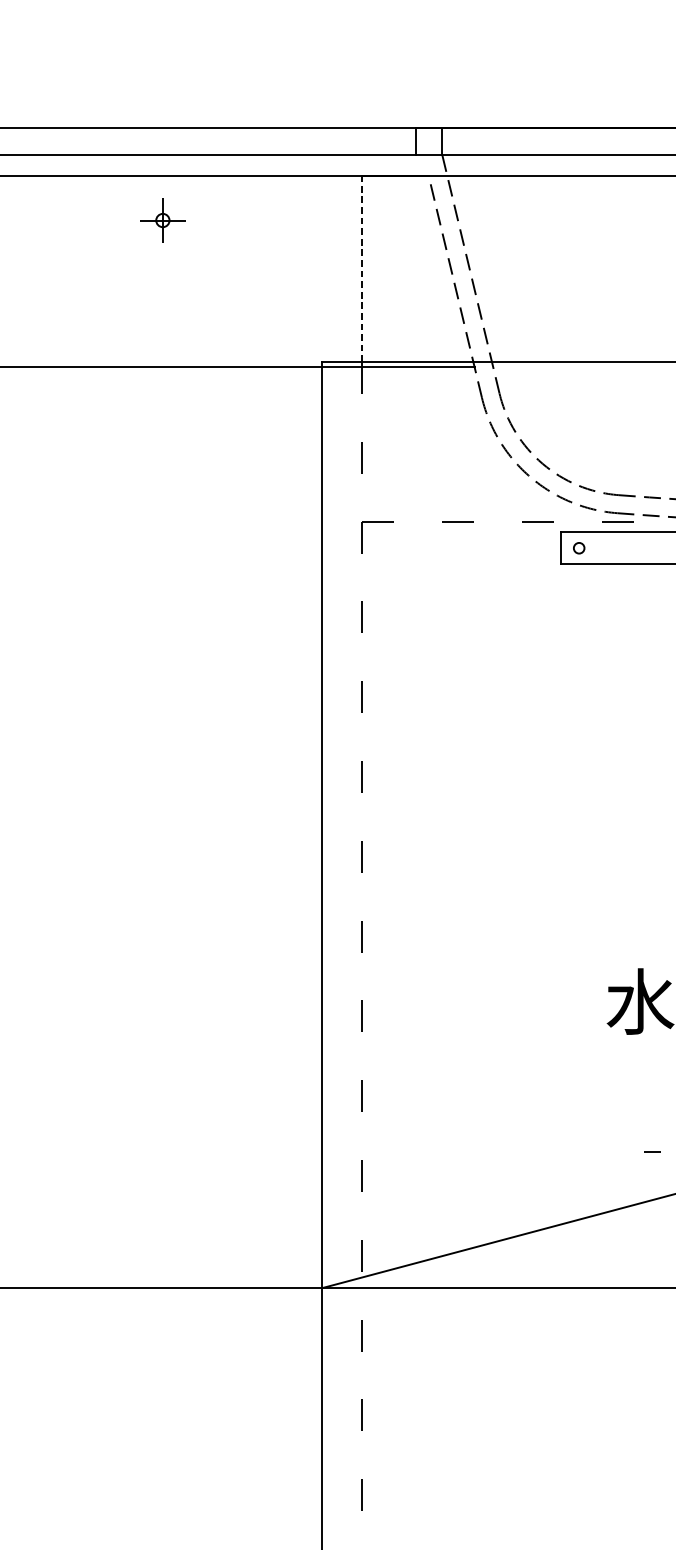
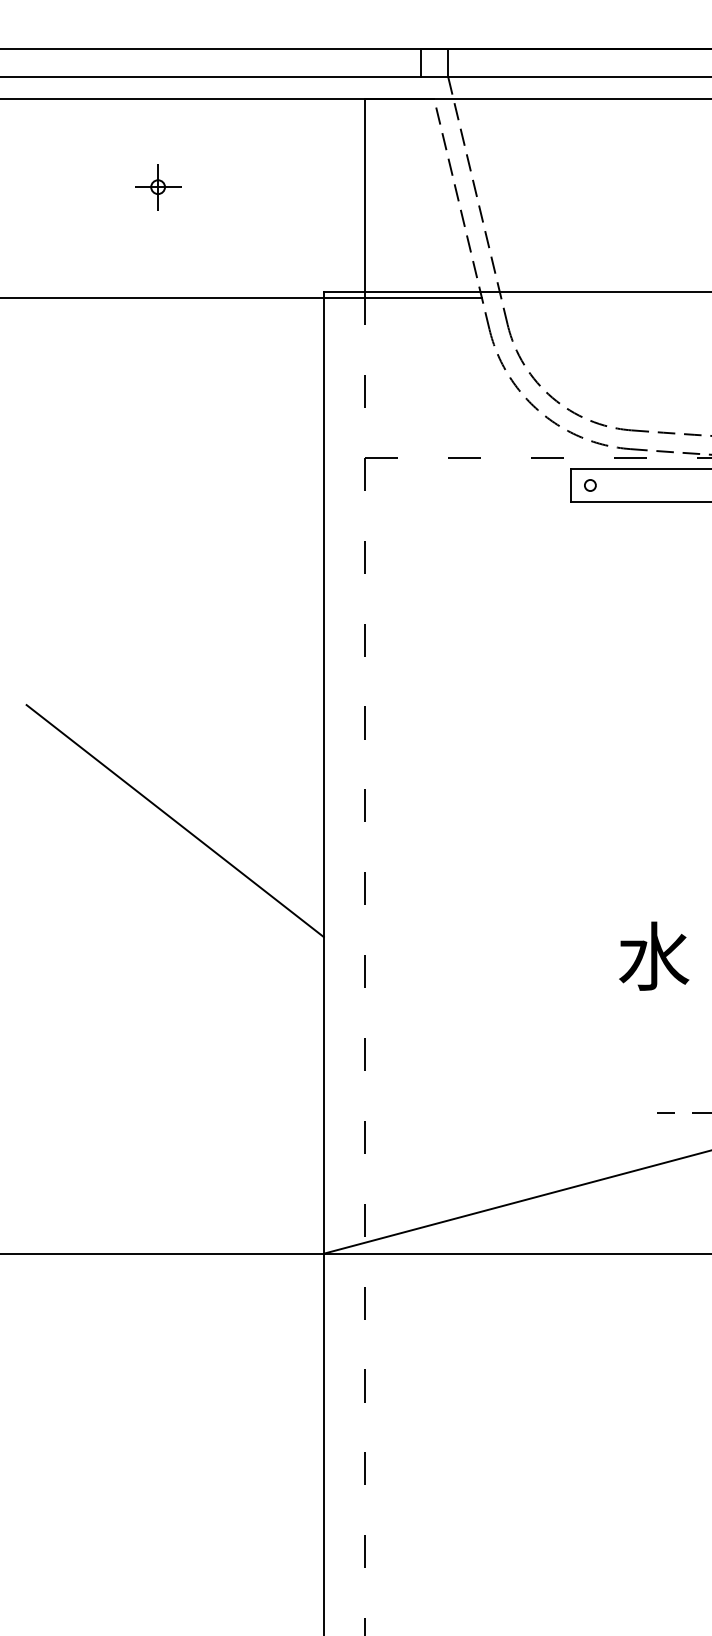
part: (163, 220) -> (158, 187), moved
line: (362, 268) -> (365, 195), dashed -> solid
line: (178, 871) -> (174, 821), added

